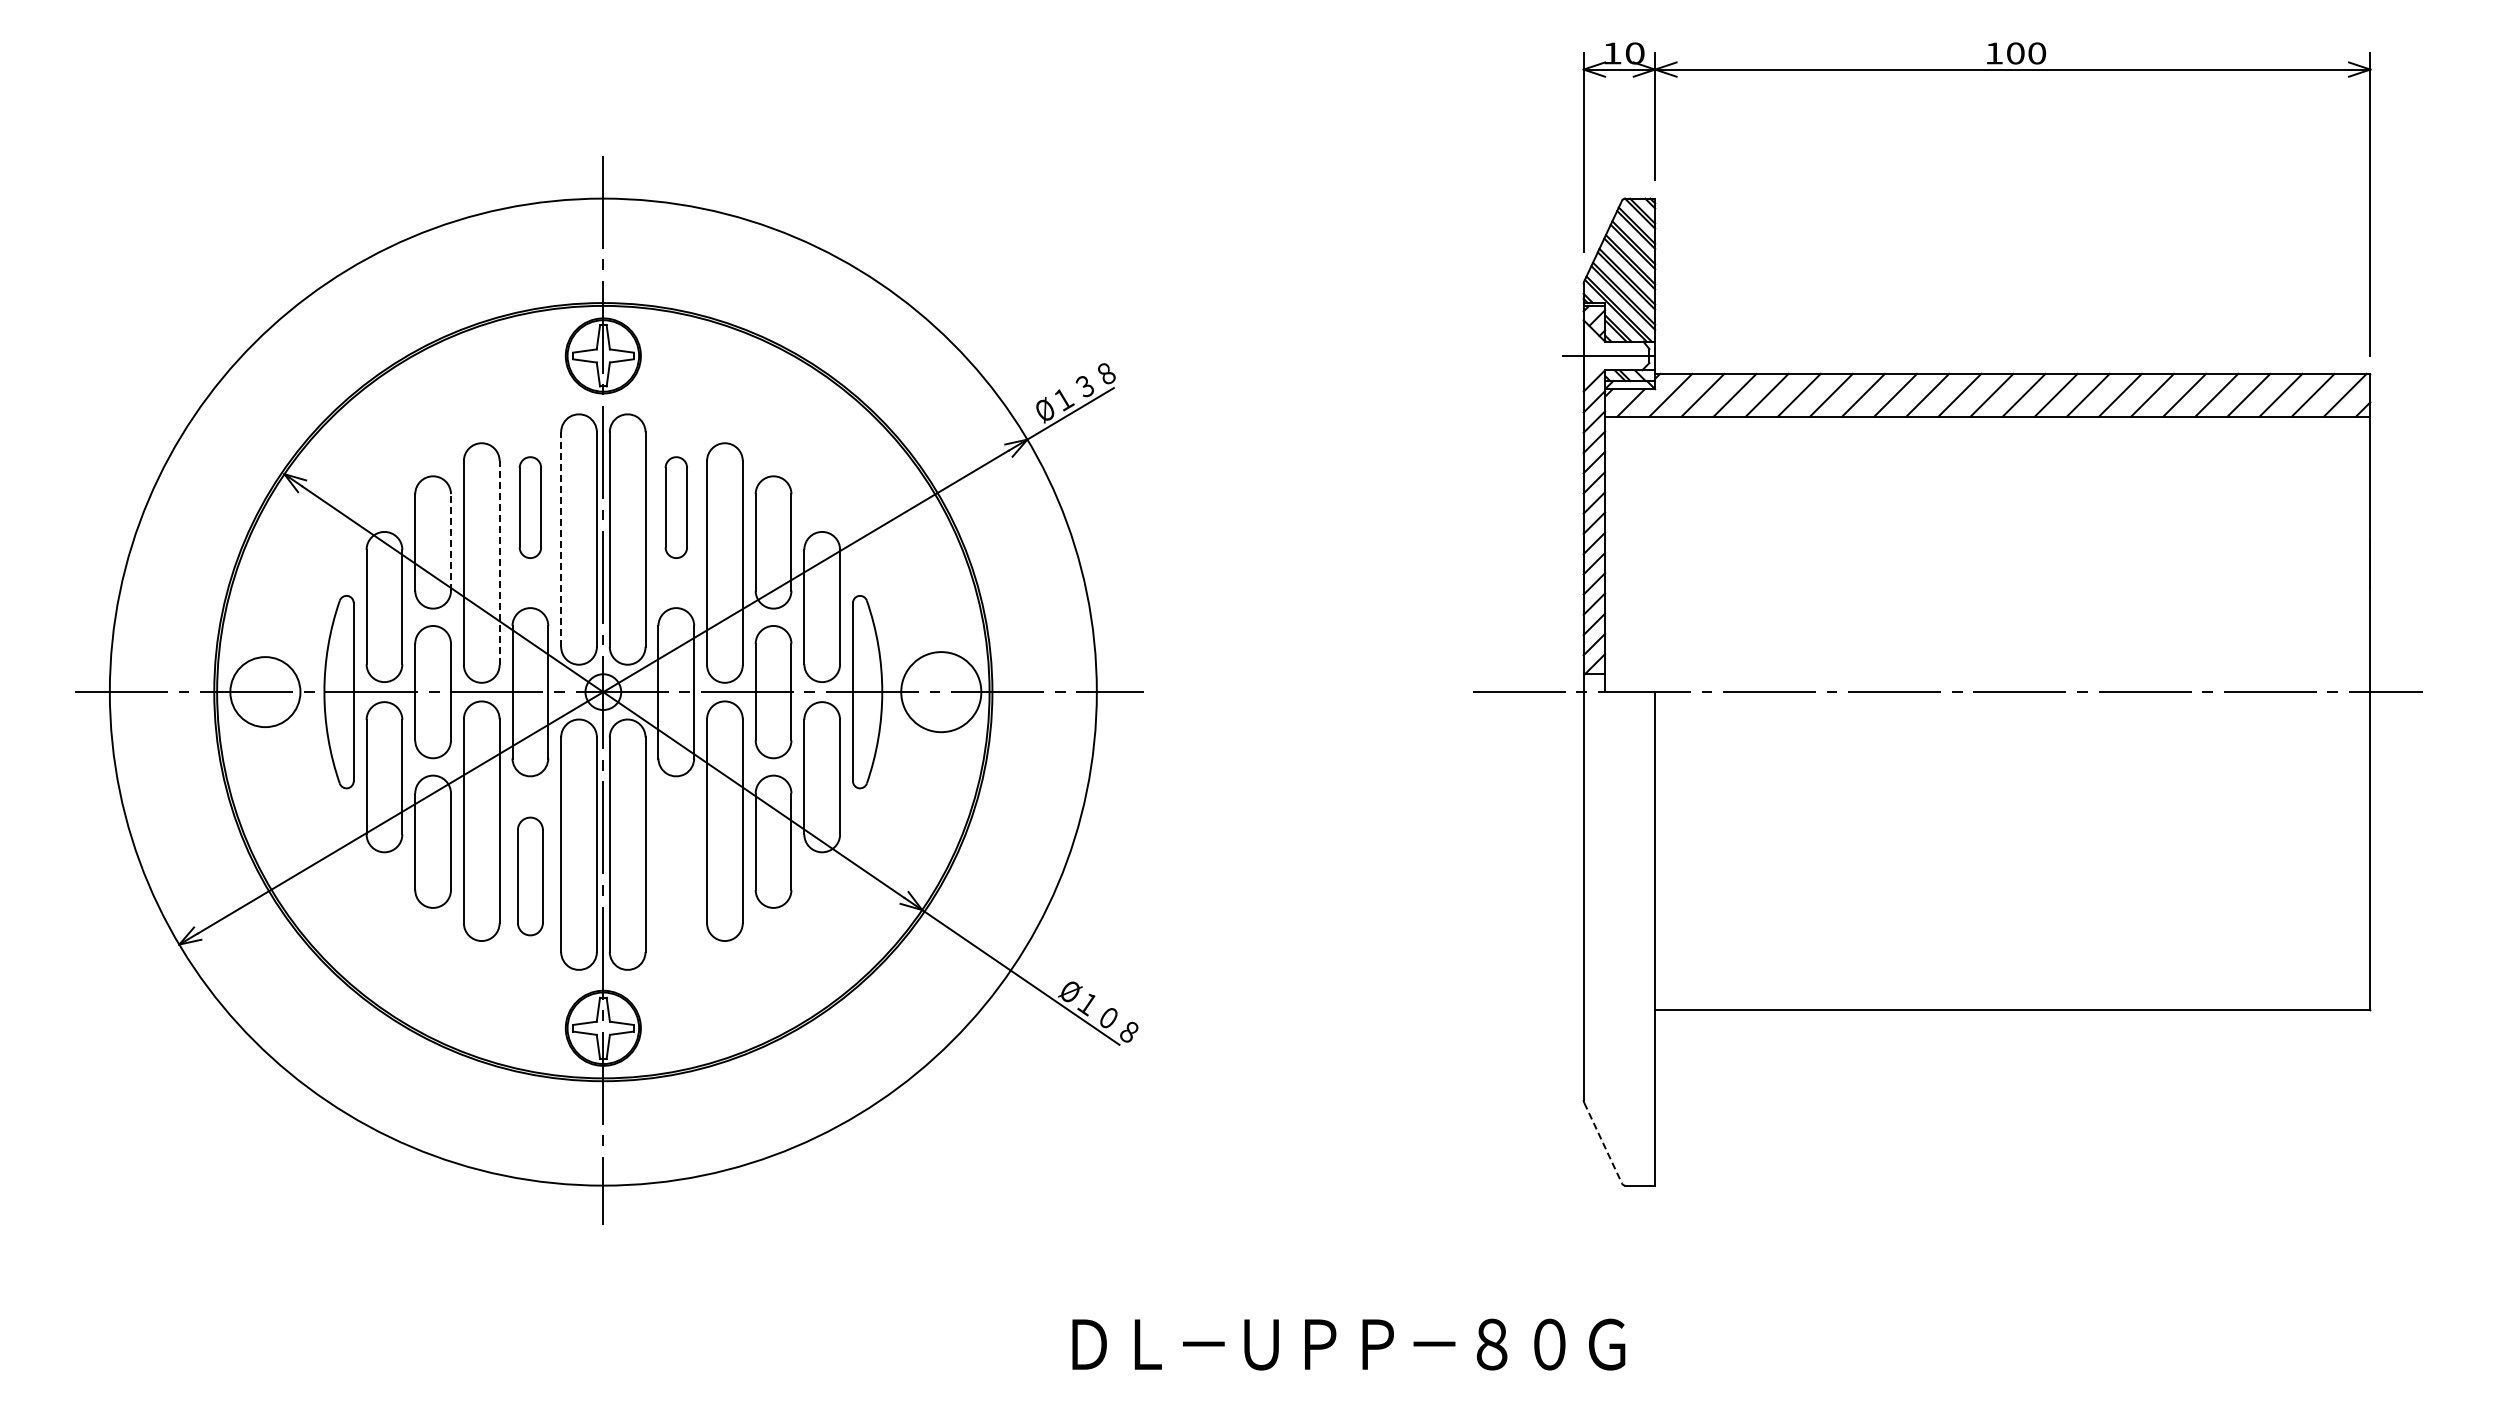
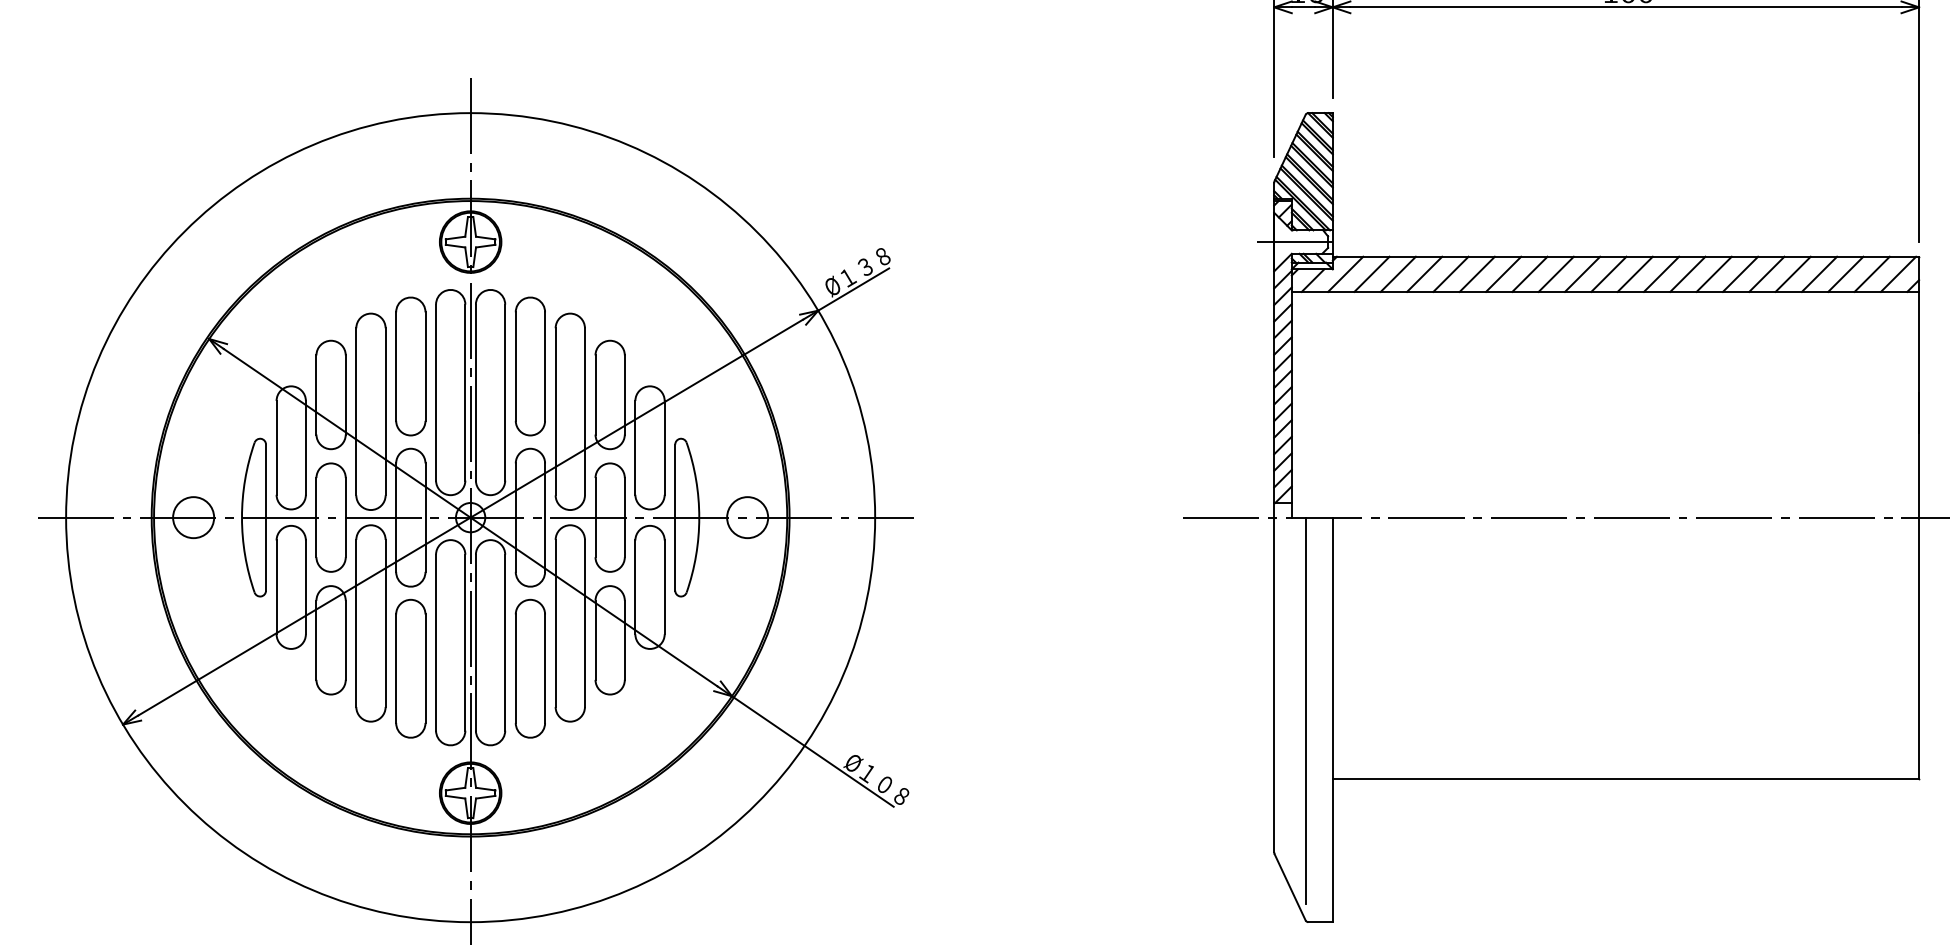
part: (530, 507) -> (410, 366), size x1.67
part: (676, 507) -> (530, 366), size x1.67
line: (561, 539) -> (436, 392), dashed -> solid
line: (451, 541) -> (346, 394), dashed -> solid
line: (499, 563) -> (385, 412), dashed -> solid
circle: (265, 692) -> (193, 517), size x0.71
circle: (941, 692) -> (747, 517), size x0.62
part: (530, 876) -> (410, 668), size x1.43
part: (676, 876) -> (530, 668), added
line: (1623, 927) -> (1306, 710), added
line: (1603, 1143) -> (1290, 887), dashed -> solid

